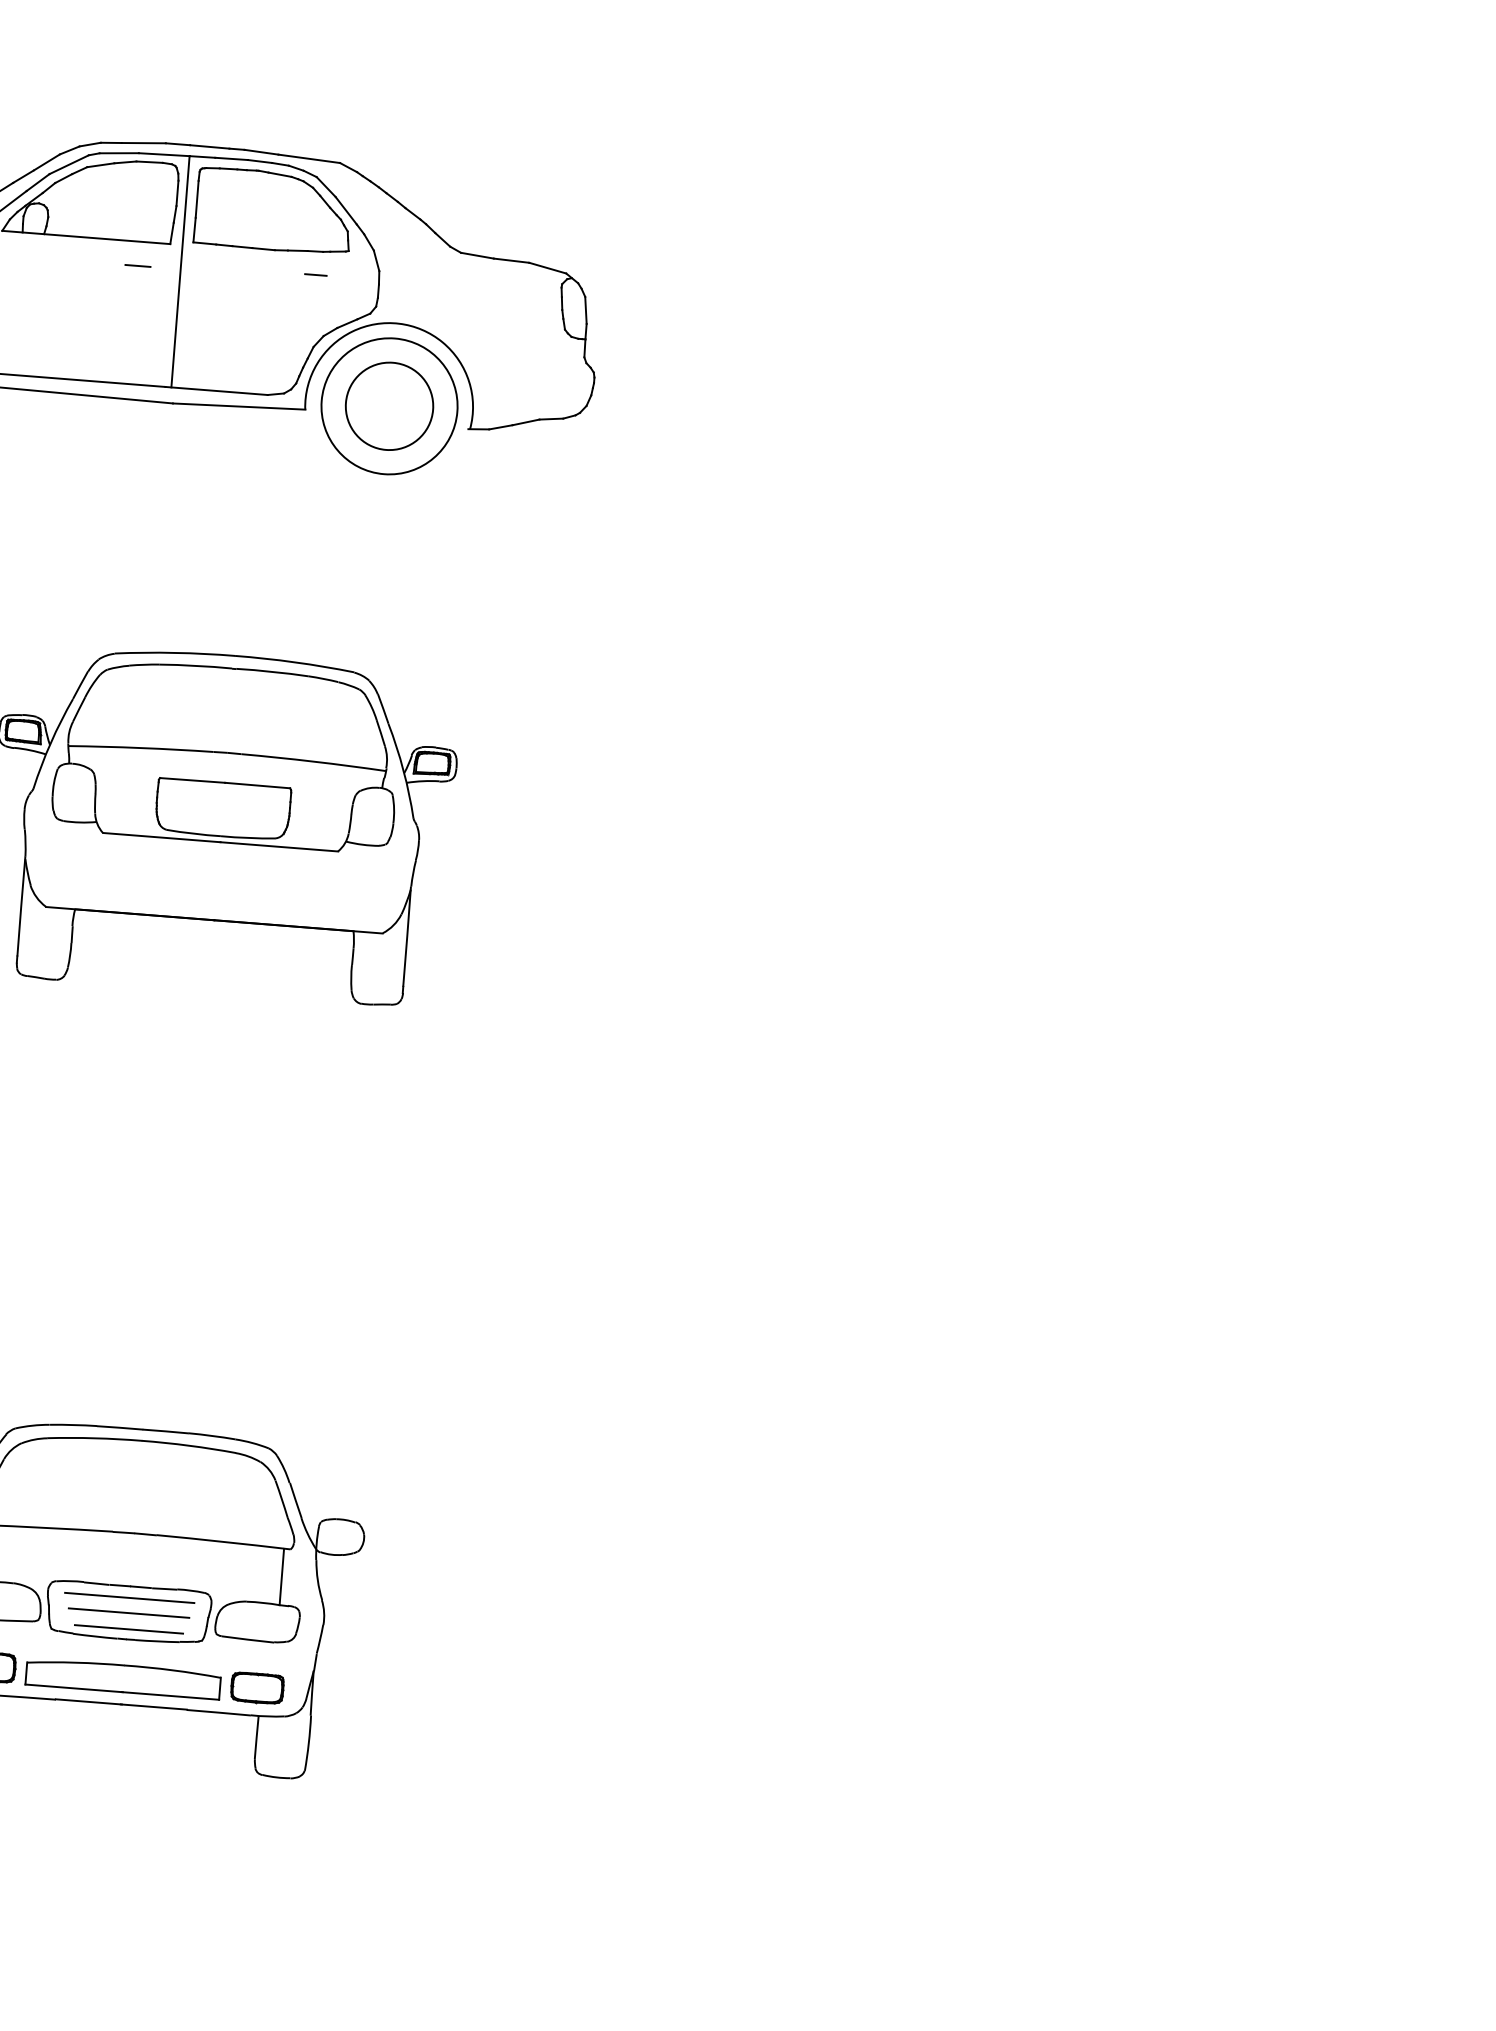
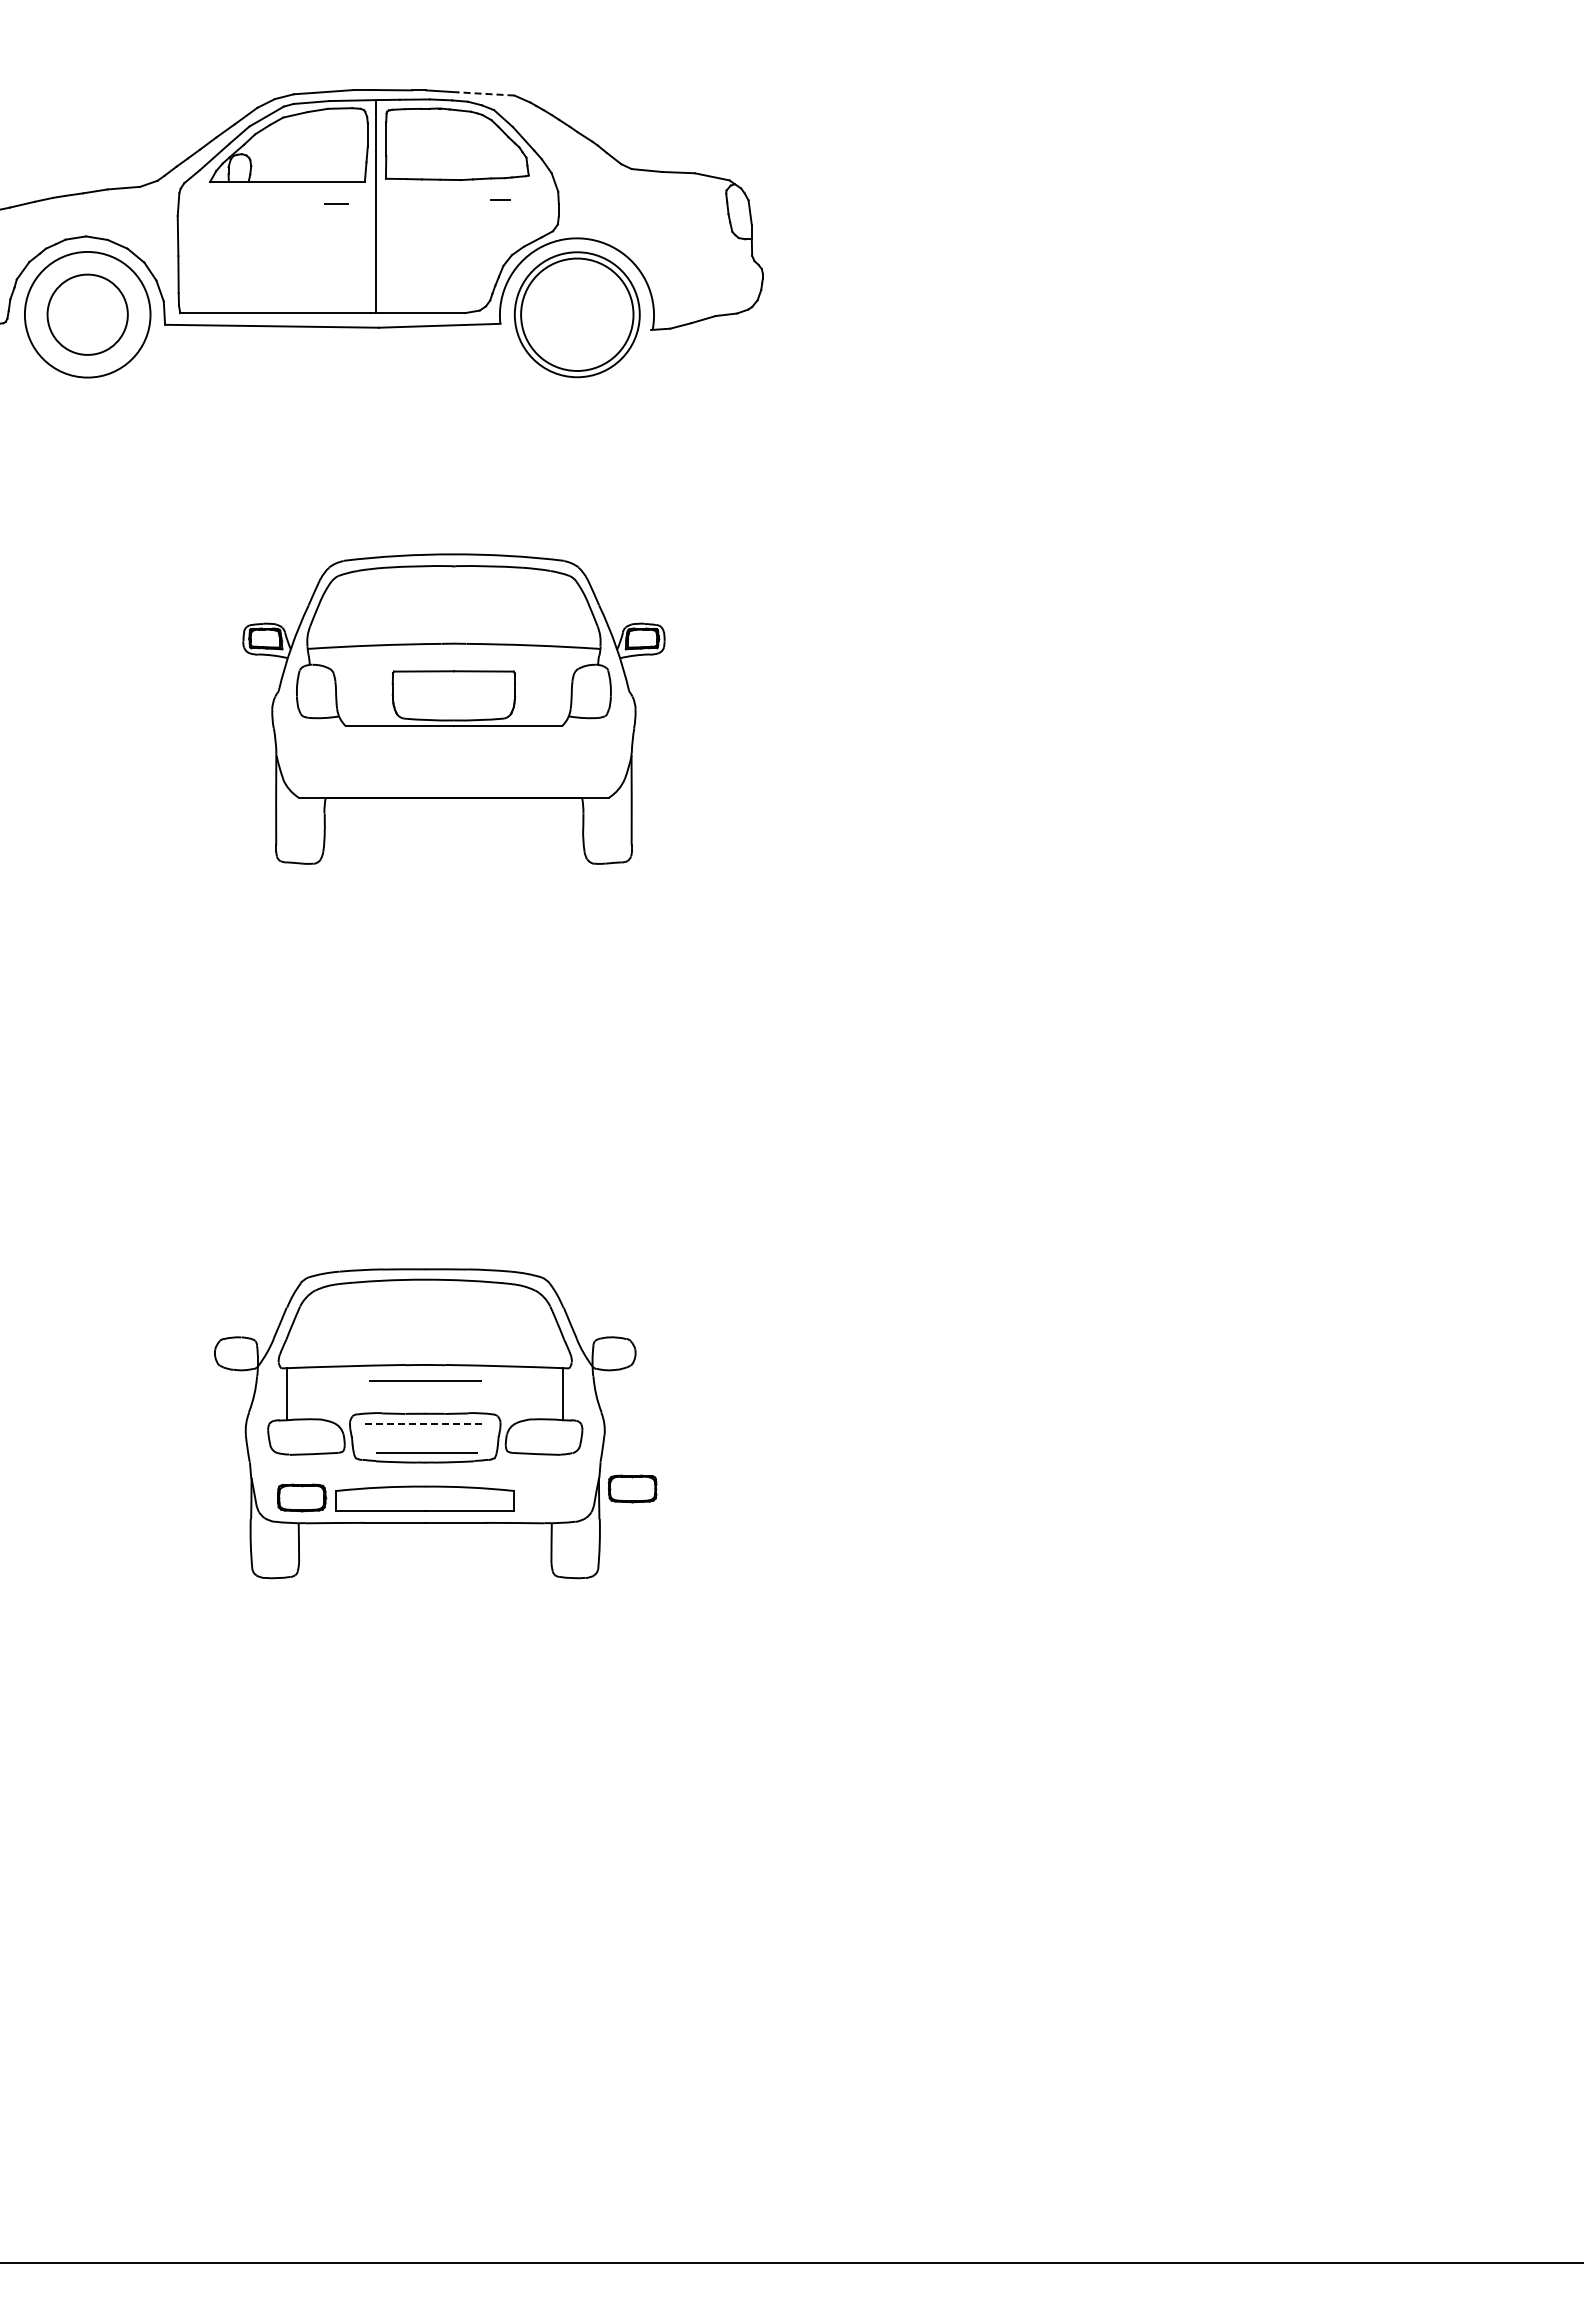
line: (308, 158) -> (485, 93), solid -> dashed
circle: (389, 406) -> (577, 314), size x1.4
line: (129, 1598) -> (425, 1424), solid -> dashed
line: (128, 1612) -> (425, 1380), moved
part: (257, 1687) -> (632, 1488), moved

